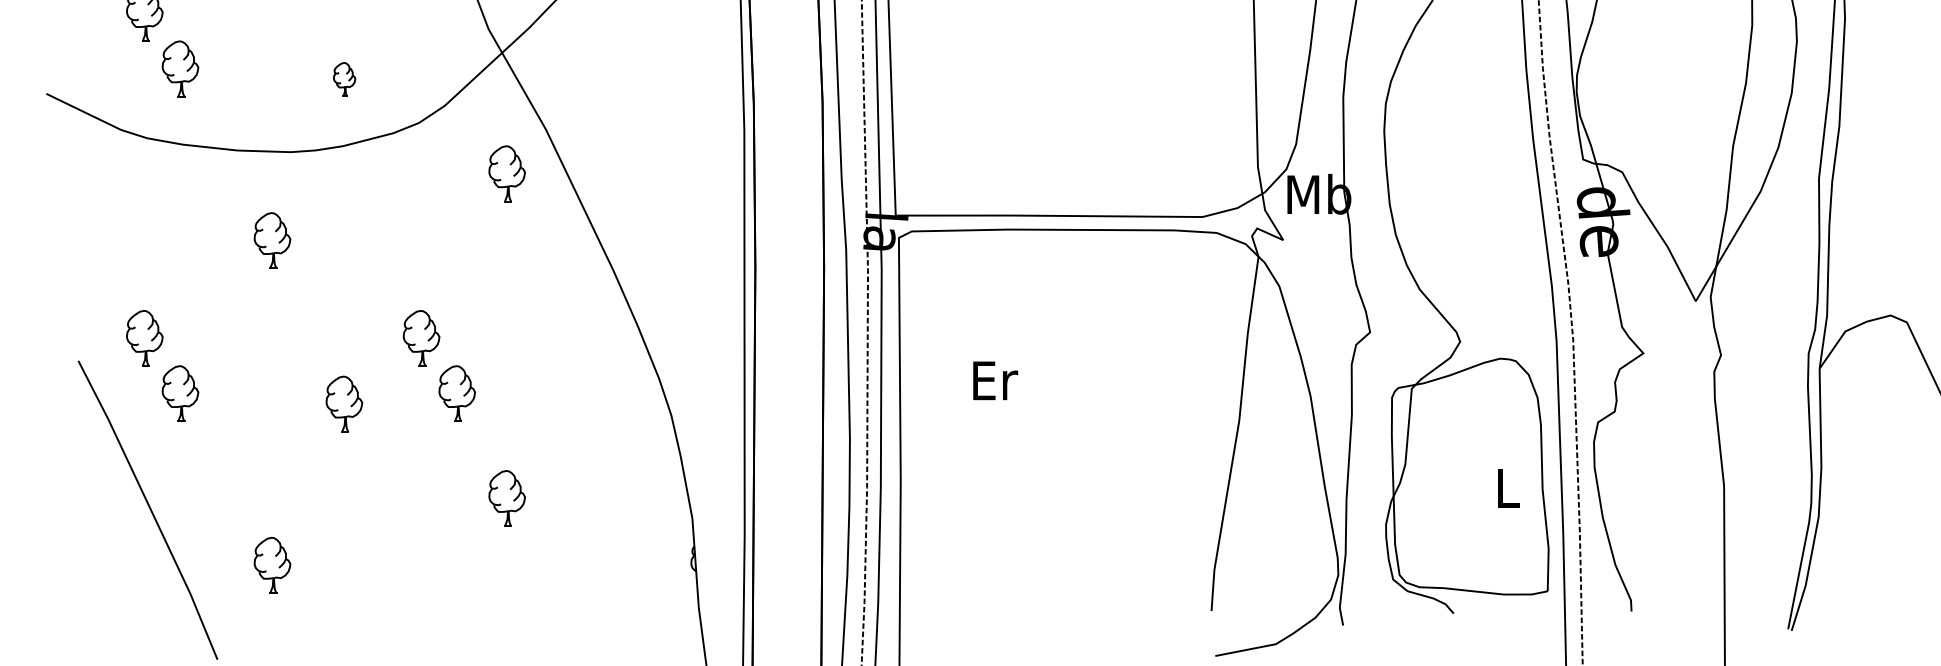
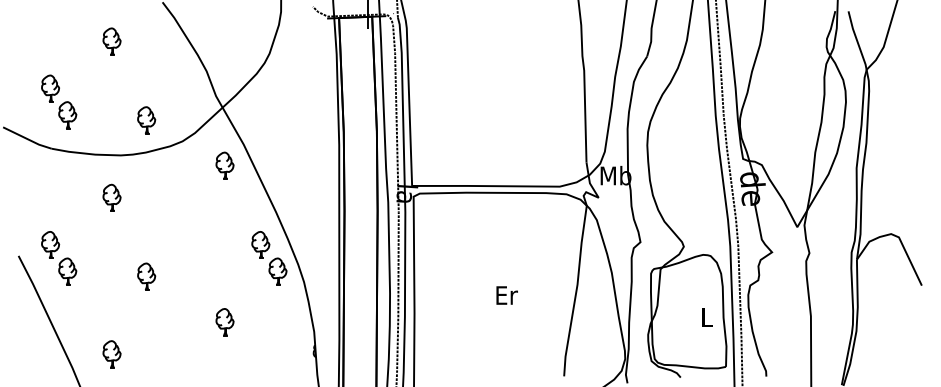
part: (344, 79) -> (146, 120), size x1.67
part: (439, 366) -> (269, 258), moved
text: (994, 380) -> (506, 295), moved

